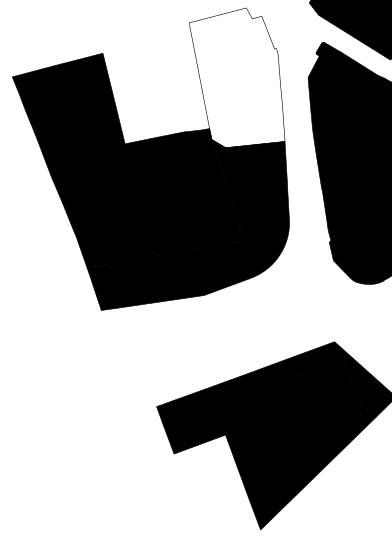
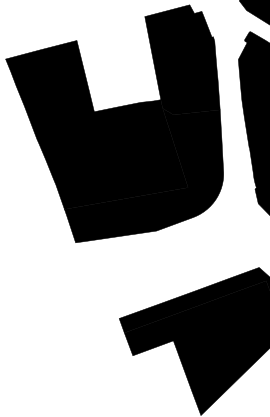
fill: (237, 77) -> (182, 59), added

